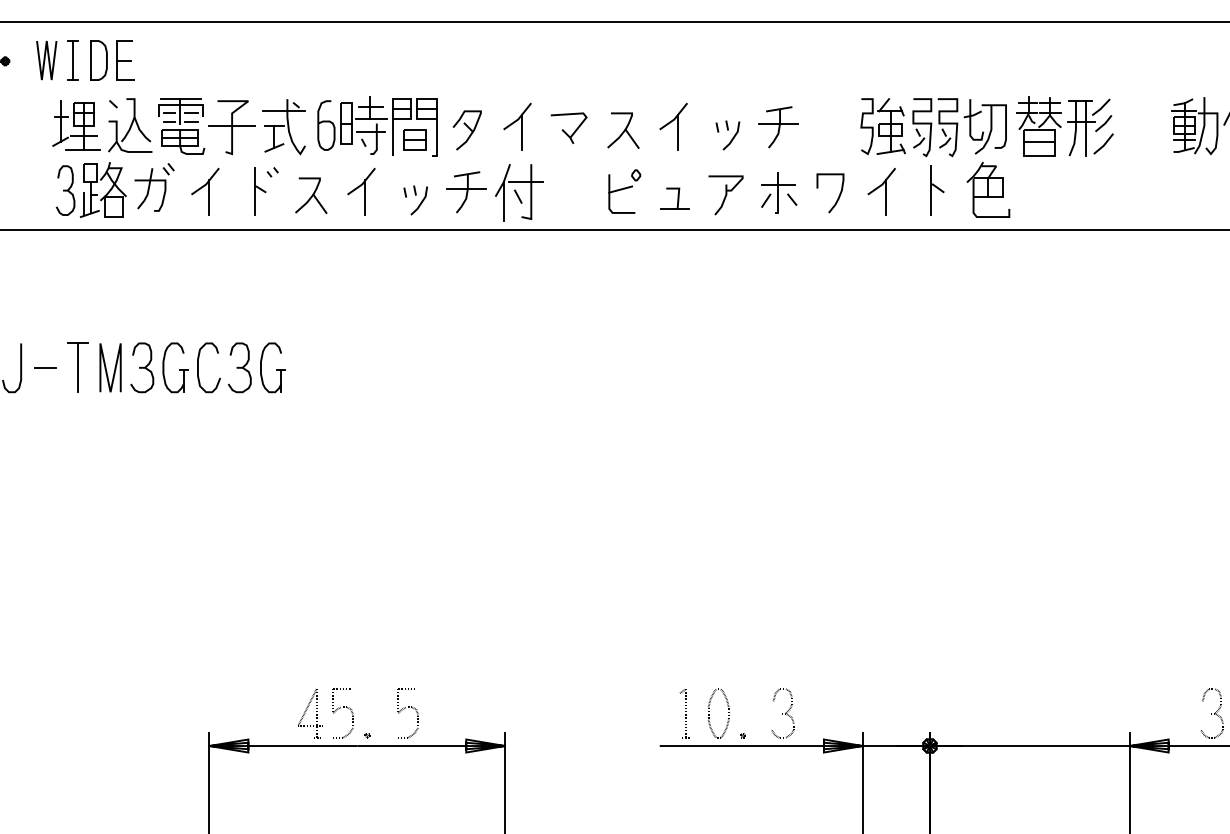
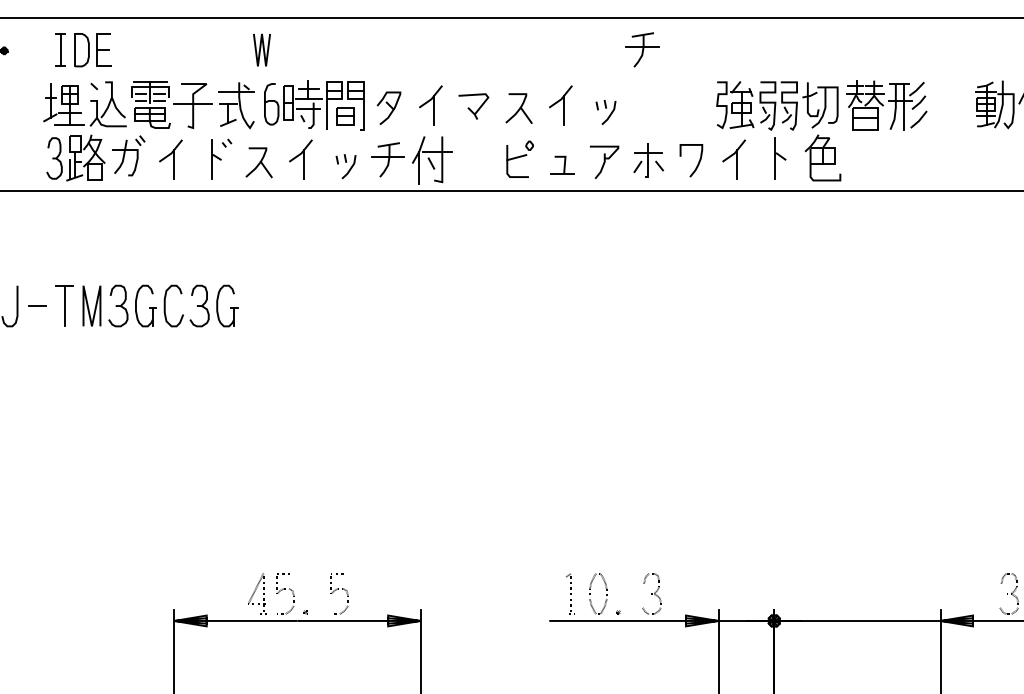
line: (45, 60) -> (260, 50), moved
part: (778, 127) -> (642, 50), moved

